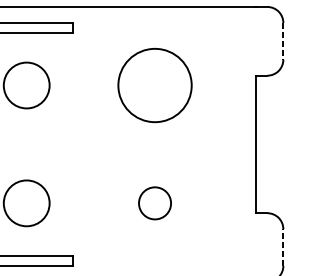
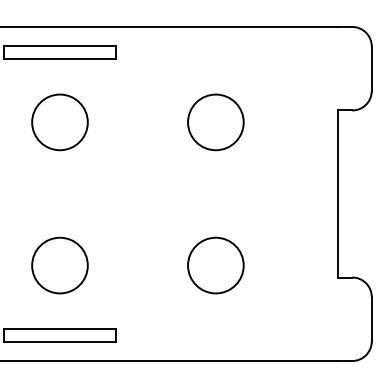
line: (283, 41) -> (371, 69), dashed -> solid
circle: (154, 85) -> (215, 122), size x0.62
circle: (154, 203) -> (215, 265), size x1.43
line: (283, 246) -> (371, 318), dashed -> solid

